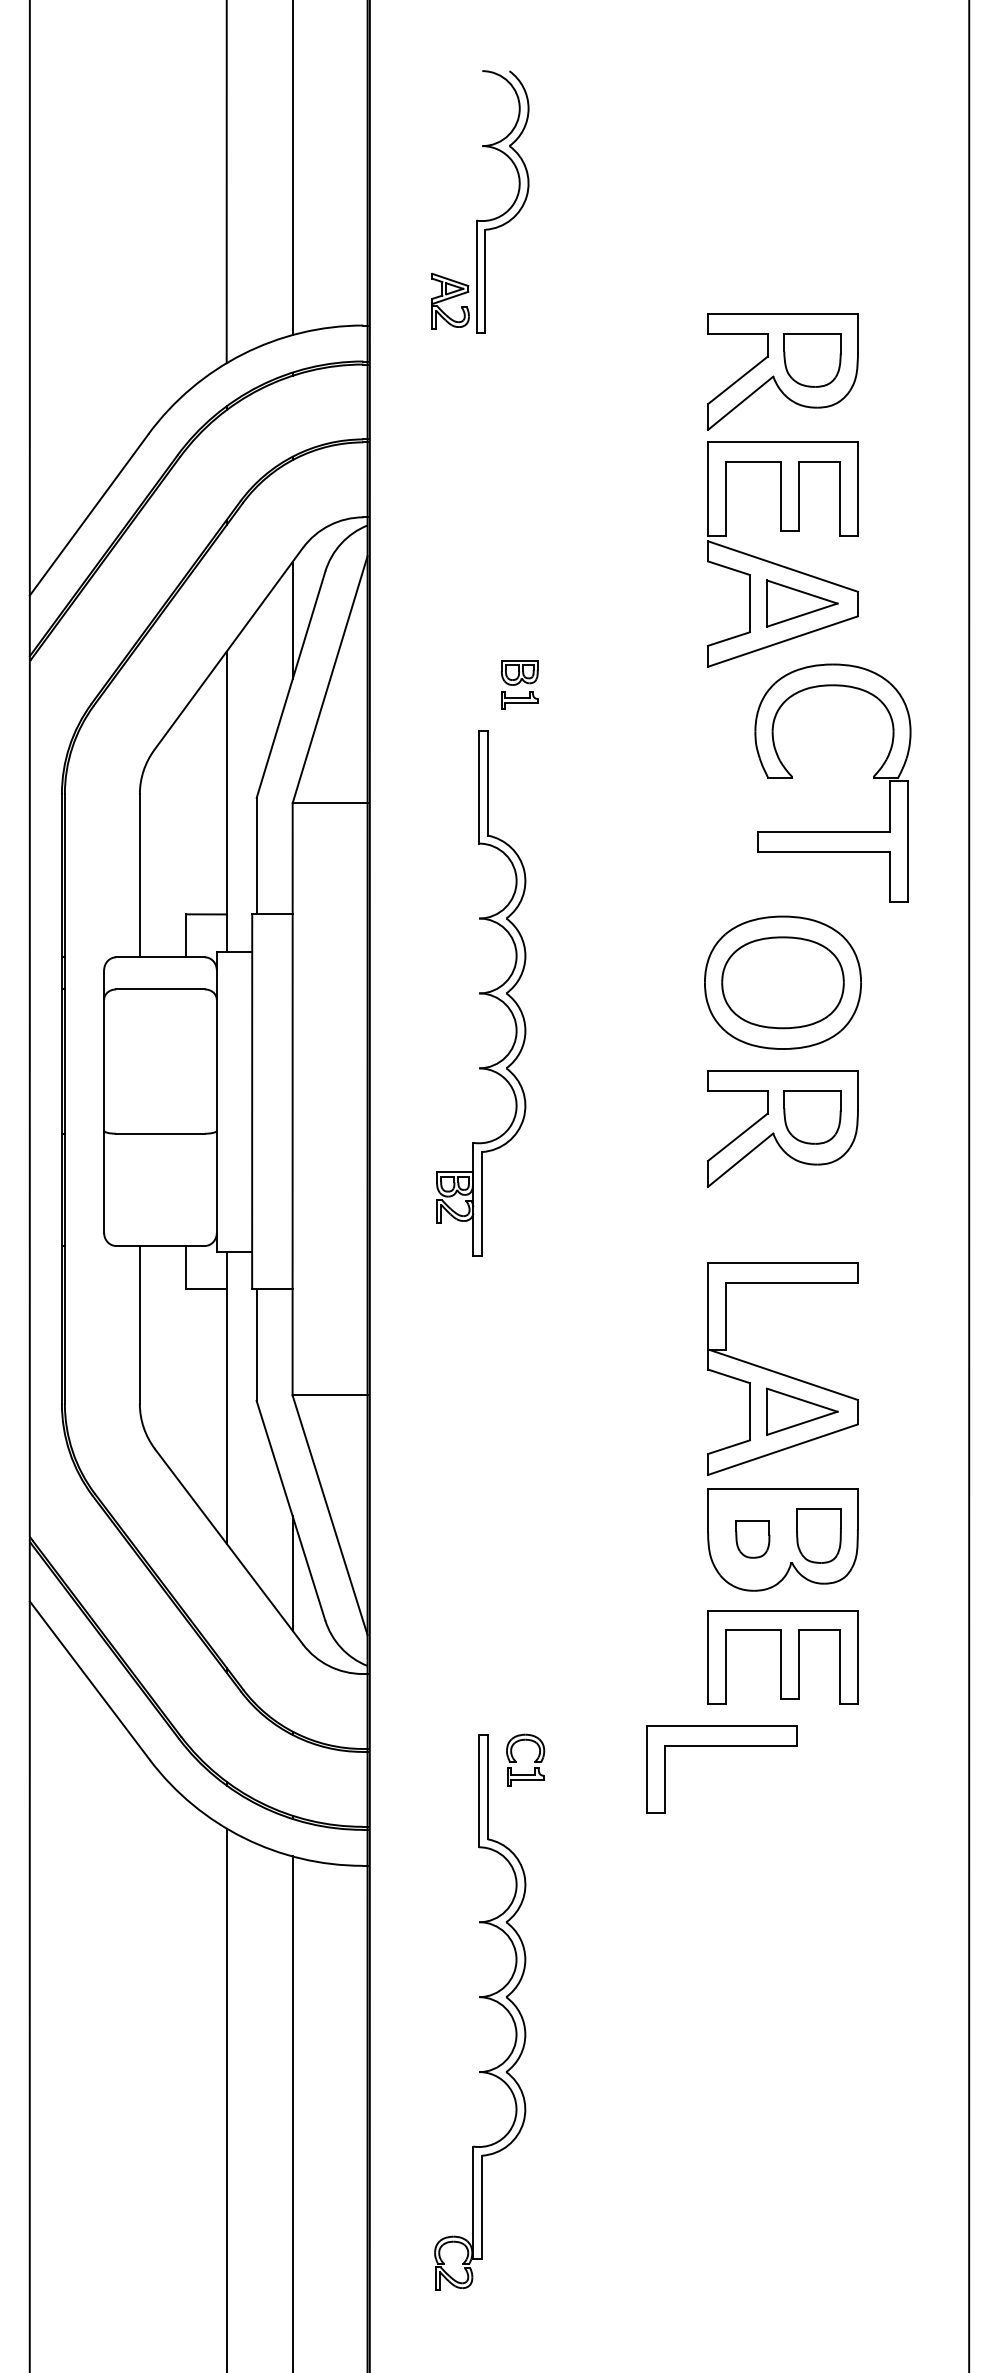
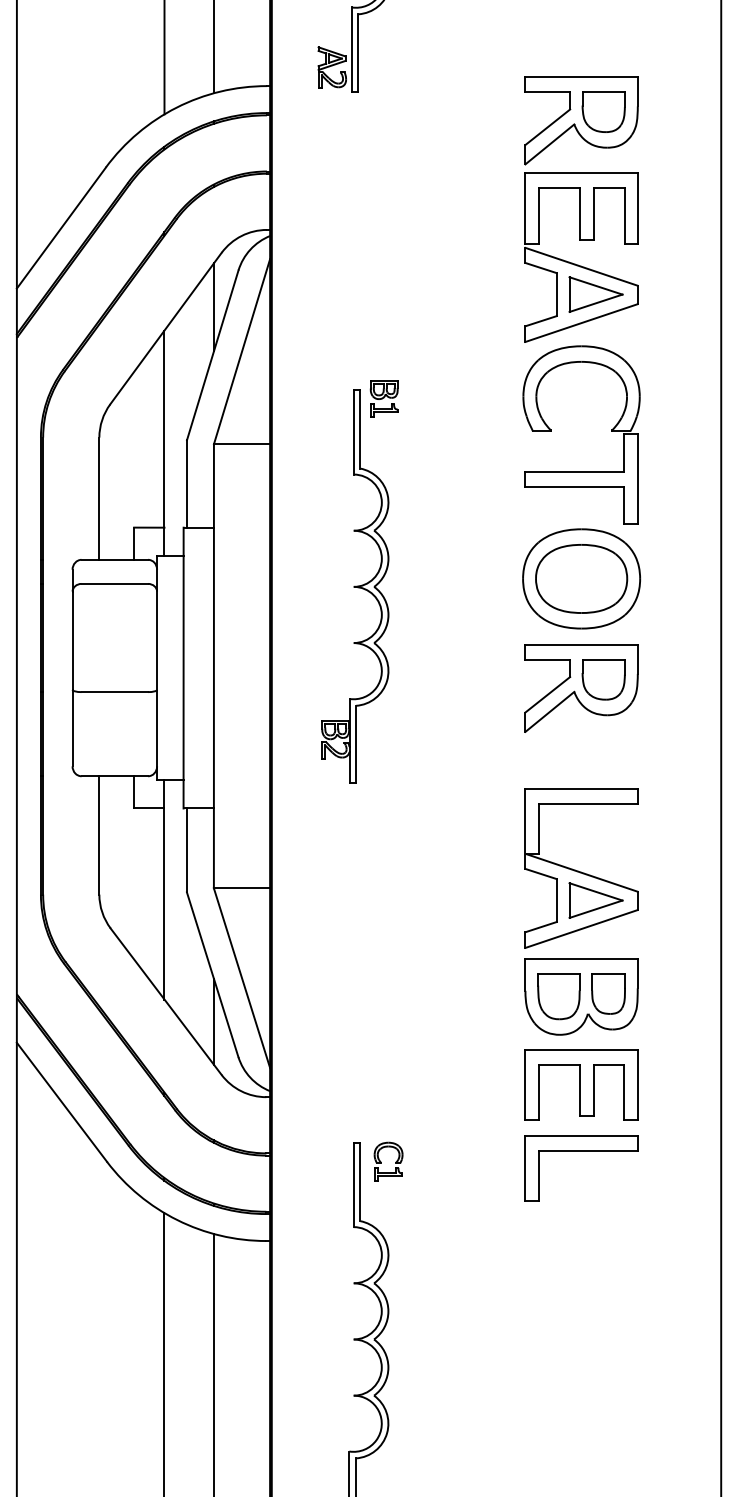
part: (519, 684) -> (384, 398), moved
part: (792, 778) -> (551, 431), moved
part: (752, 1539) -> (558, 996), size x1.67
part: (721, 1746) -> (581, 1151), moved

